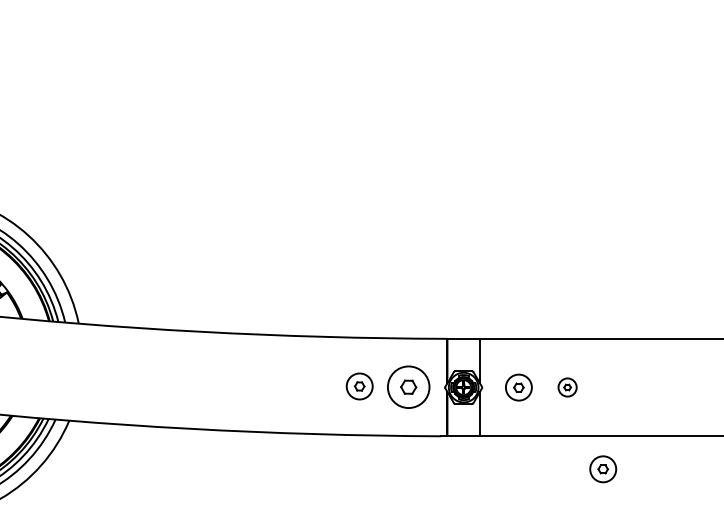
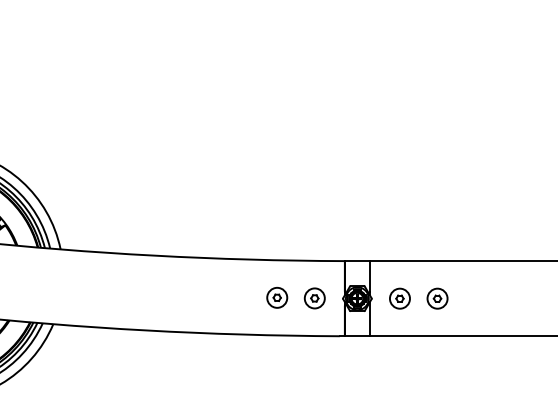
part: (408, 387) -> (314, 298), size x0.62
part: (567, 387) -> (437, 298), size x1.43
part: (602, 469) -> (464, 361), removed

